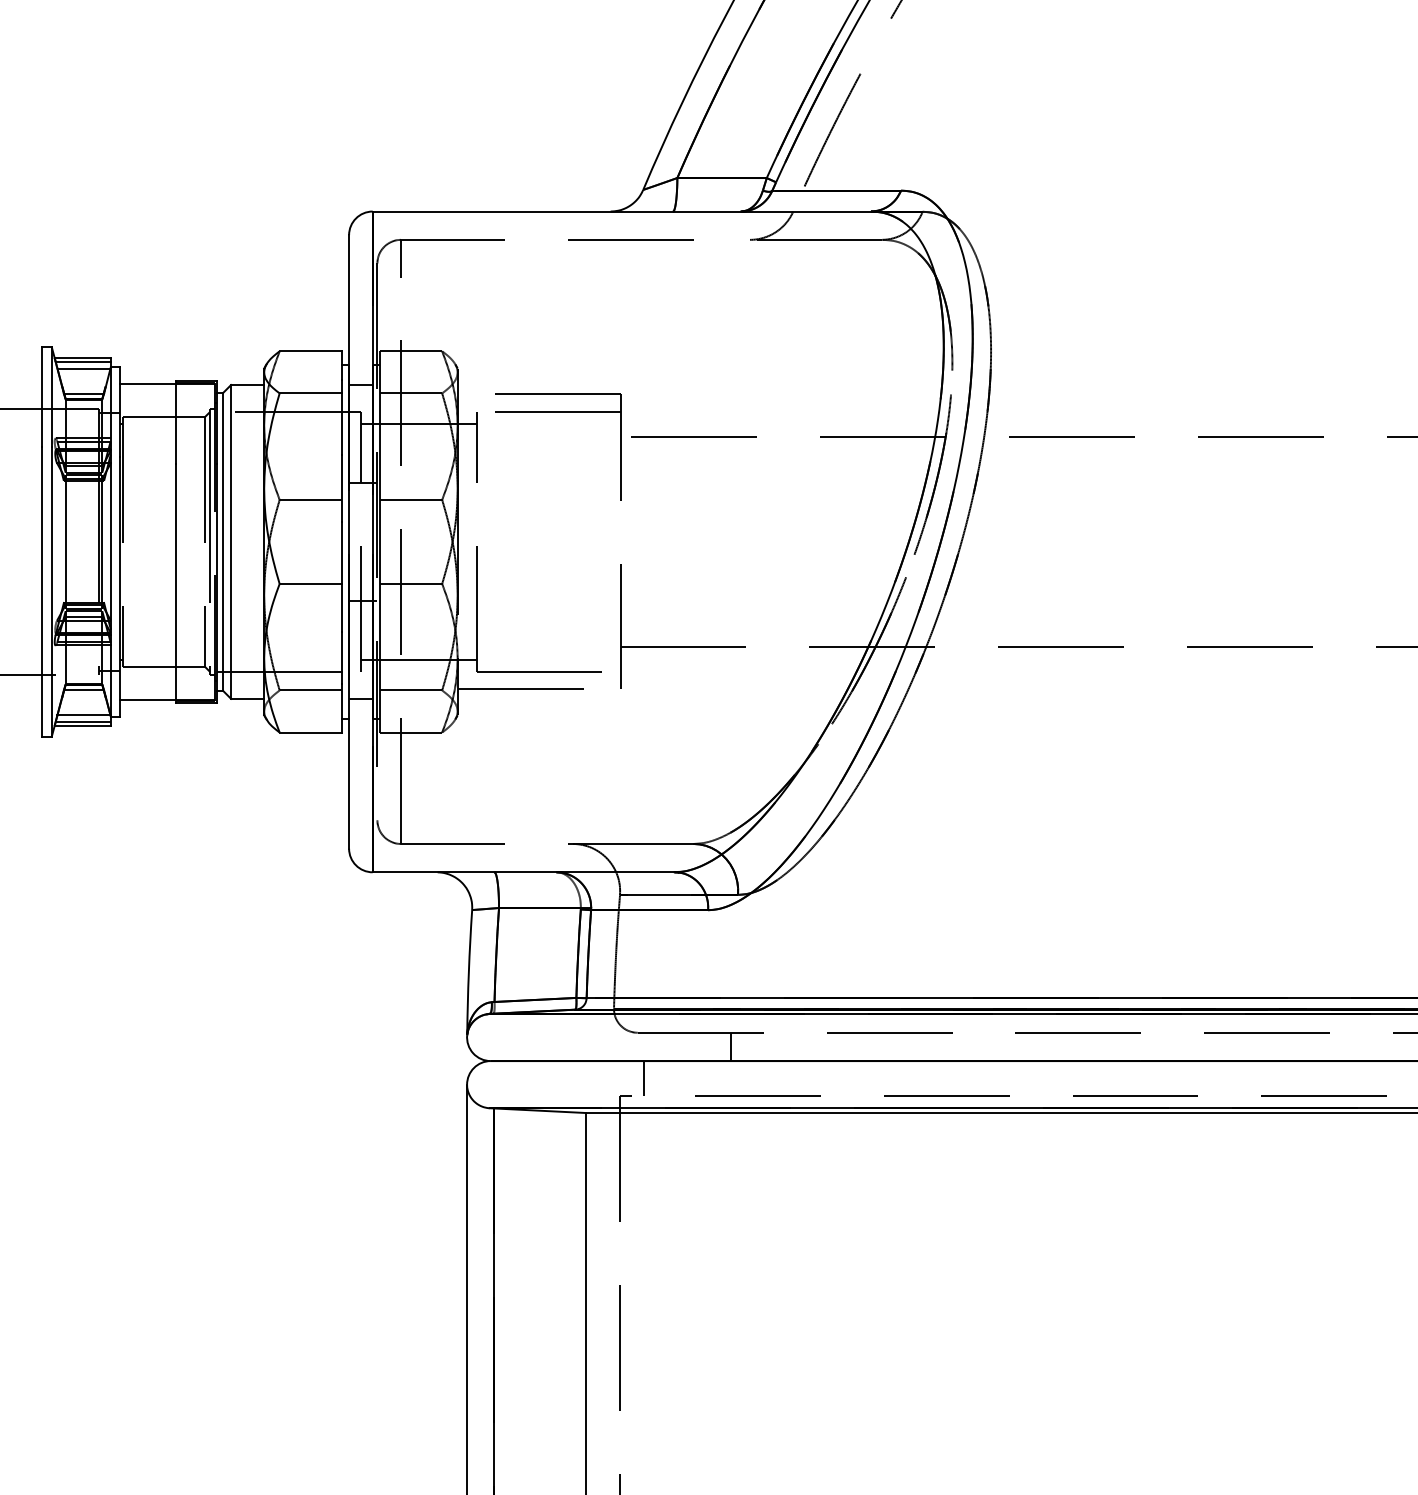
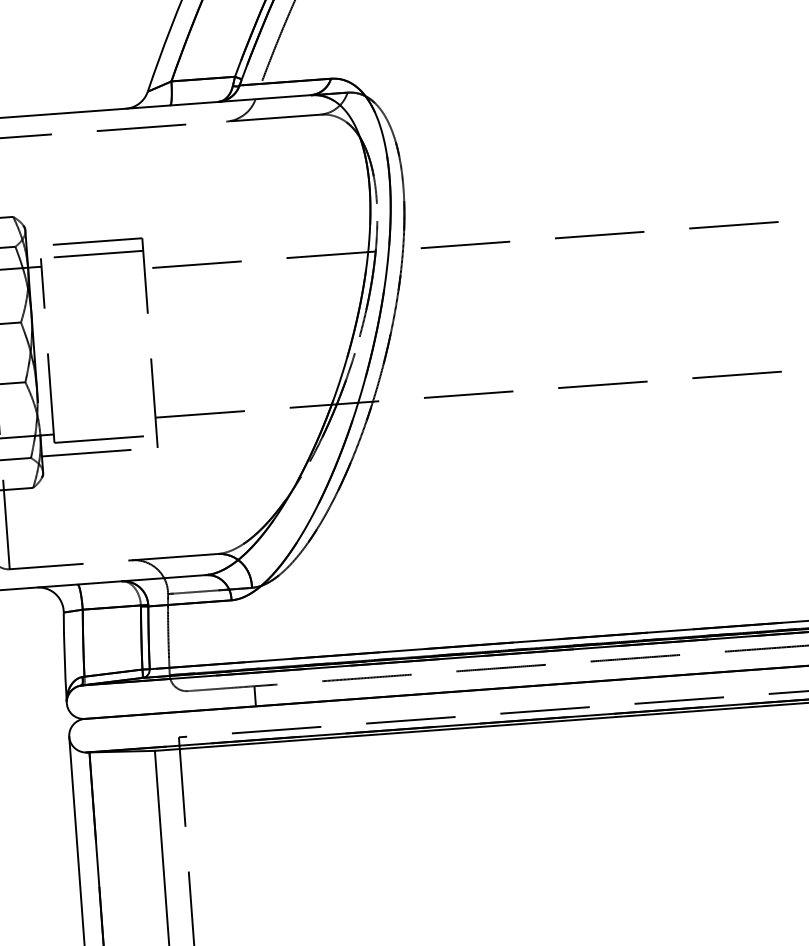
line: (644, 1078) -> (195, 723), removed

